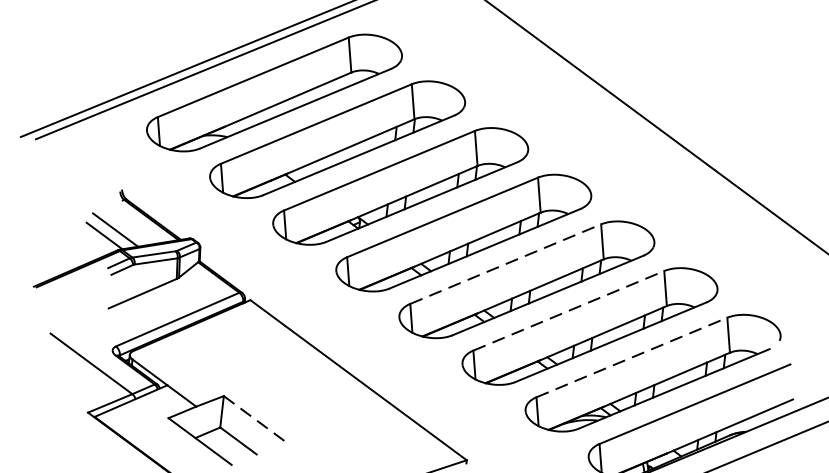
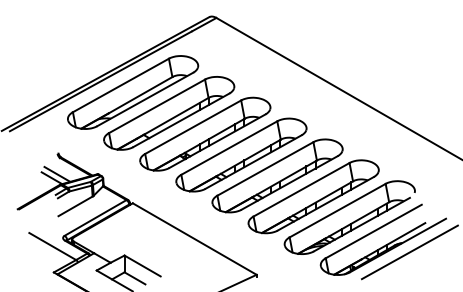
line: (505, 263) -> (265, 168), dashed -> solid
line: (568, 310) -> (301, 189), dashed -> solid
line: (631, 357) -> (337, 210), dashed -> solid
line: (255, 420) -> (142, 266), dashed -> solid

